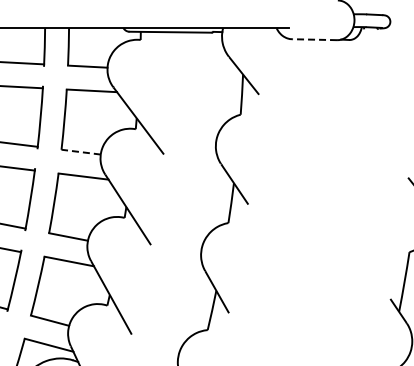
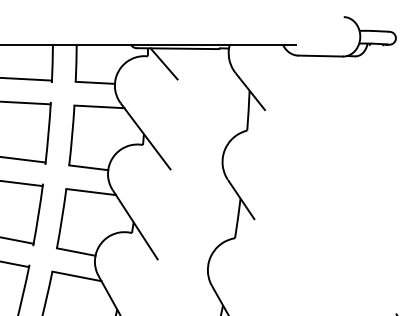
line: (314, 39) -> (320, 55), dashed -> solid
line: (156, 47) -> (163, 63), added
line: (81, 152) -> (89, 168), dashed -> solid

